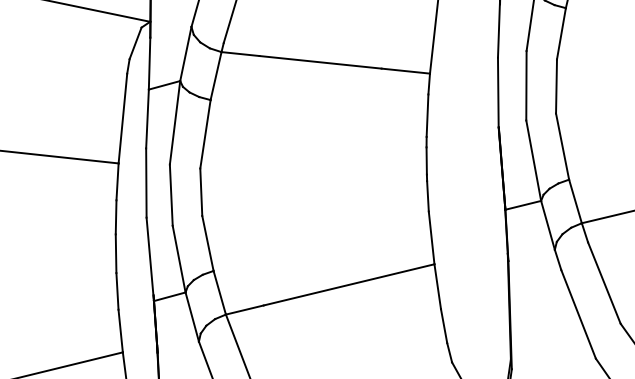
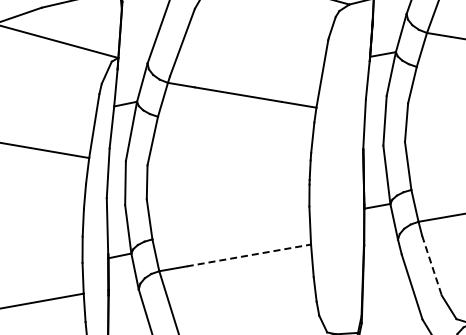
line: (349, 284) -> (249, 255), solid -> dashed
line: (605, 284) -> (432, 266), solid -> dashed

